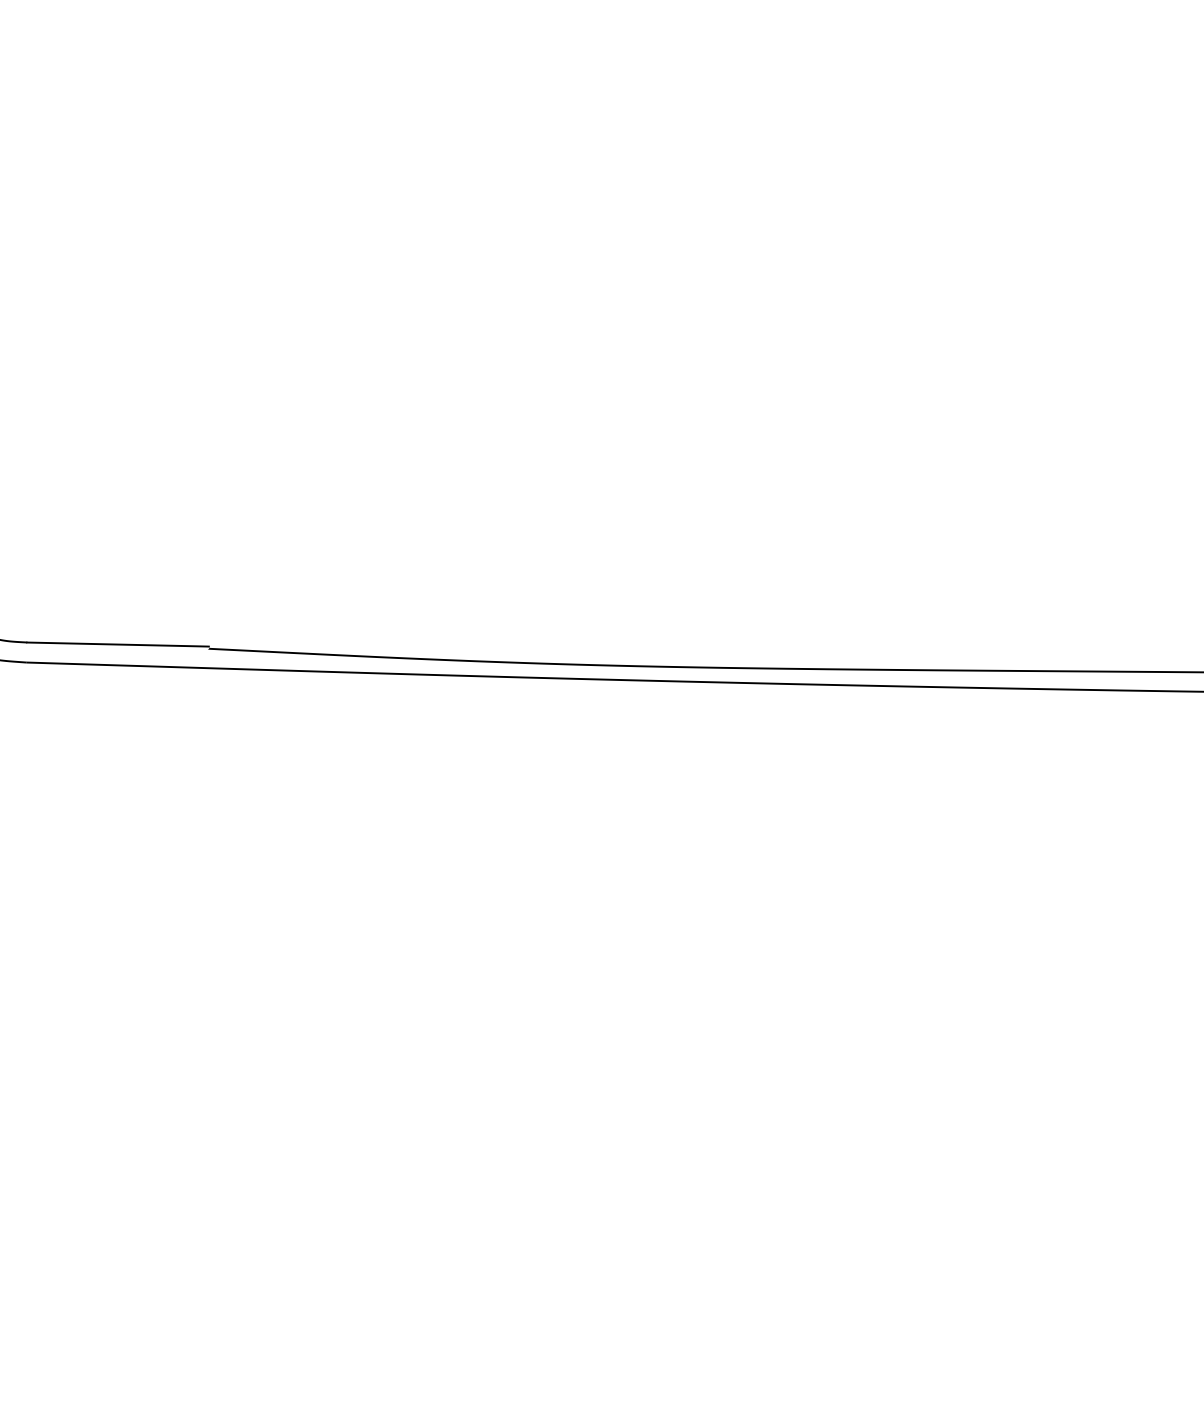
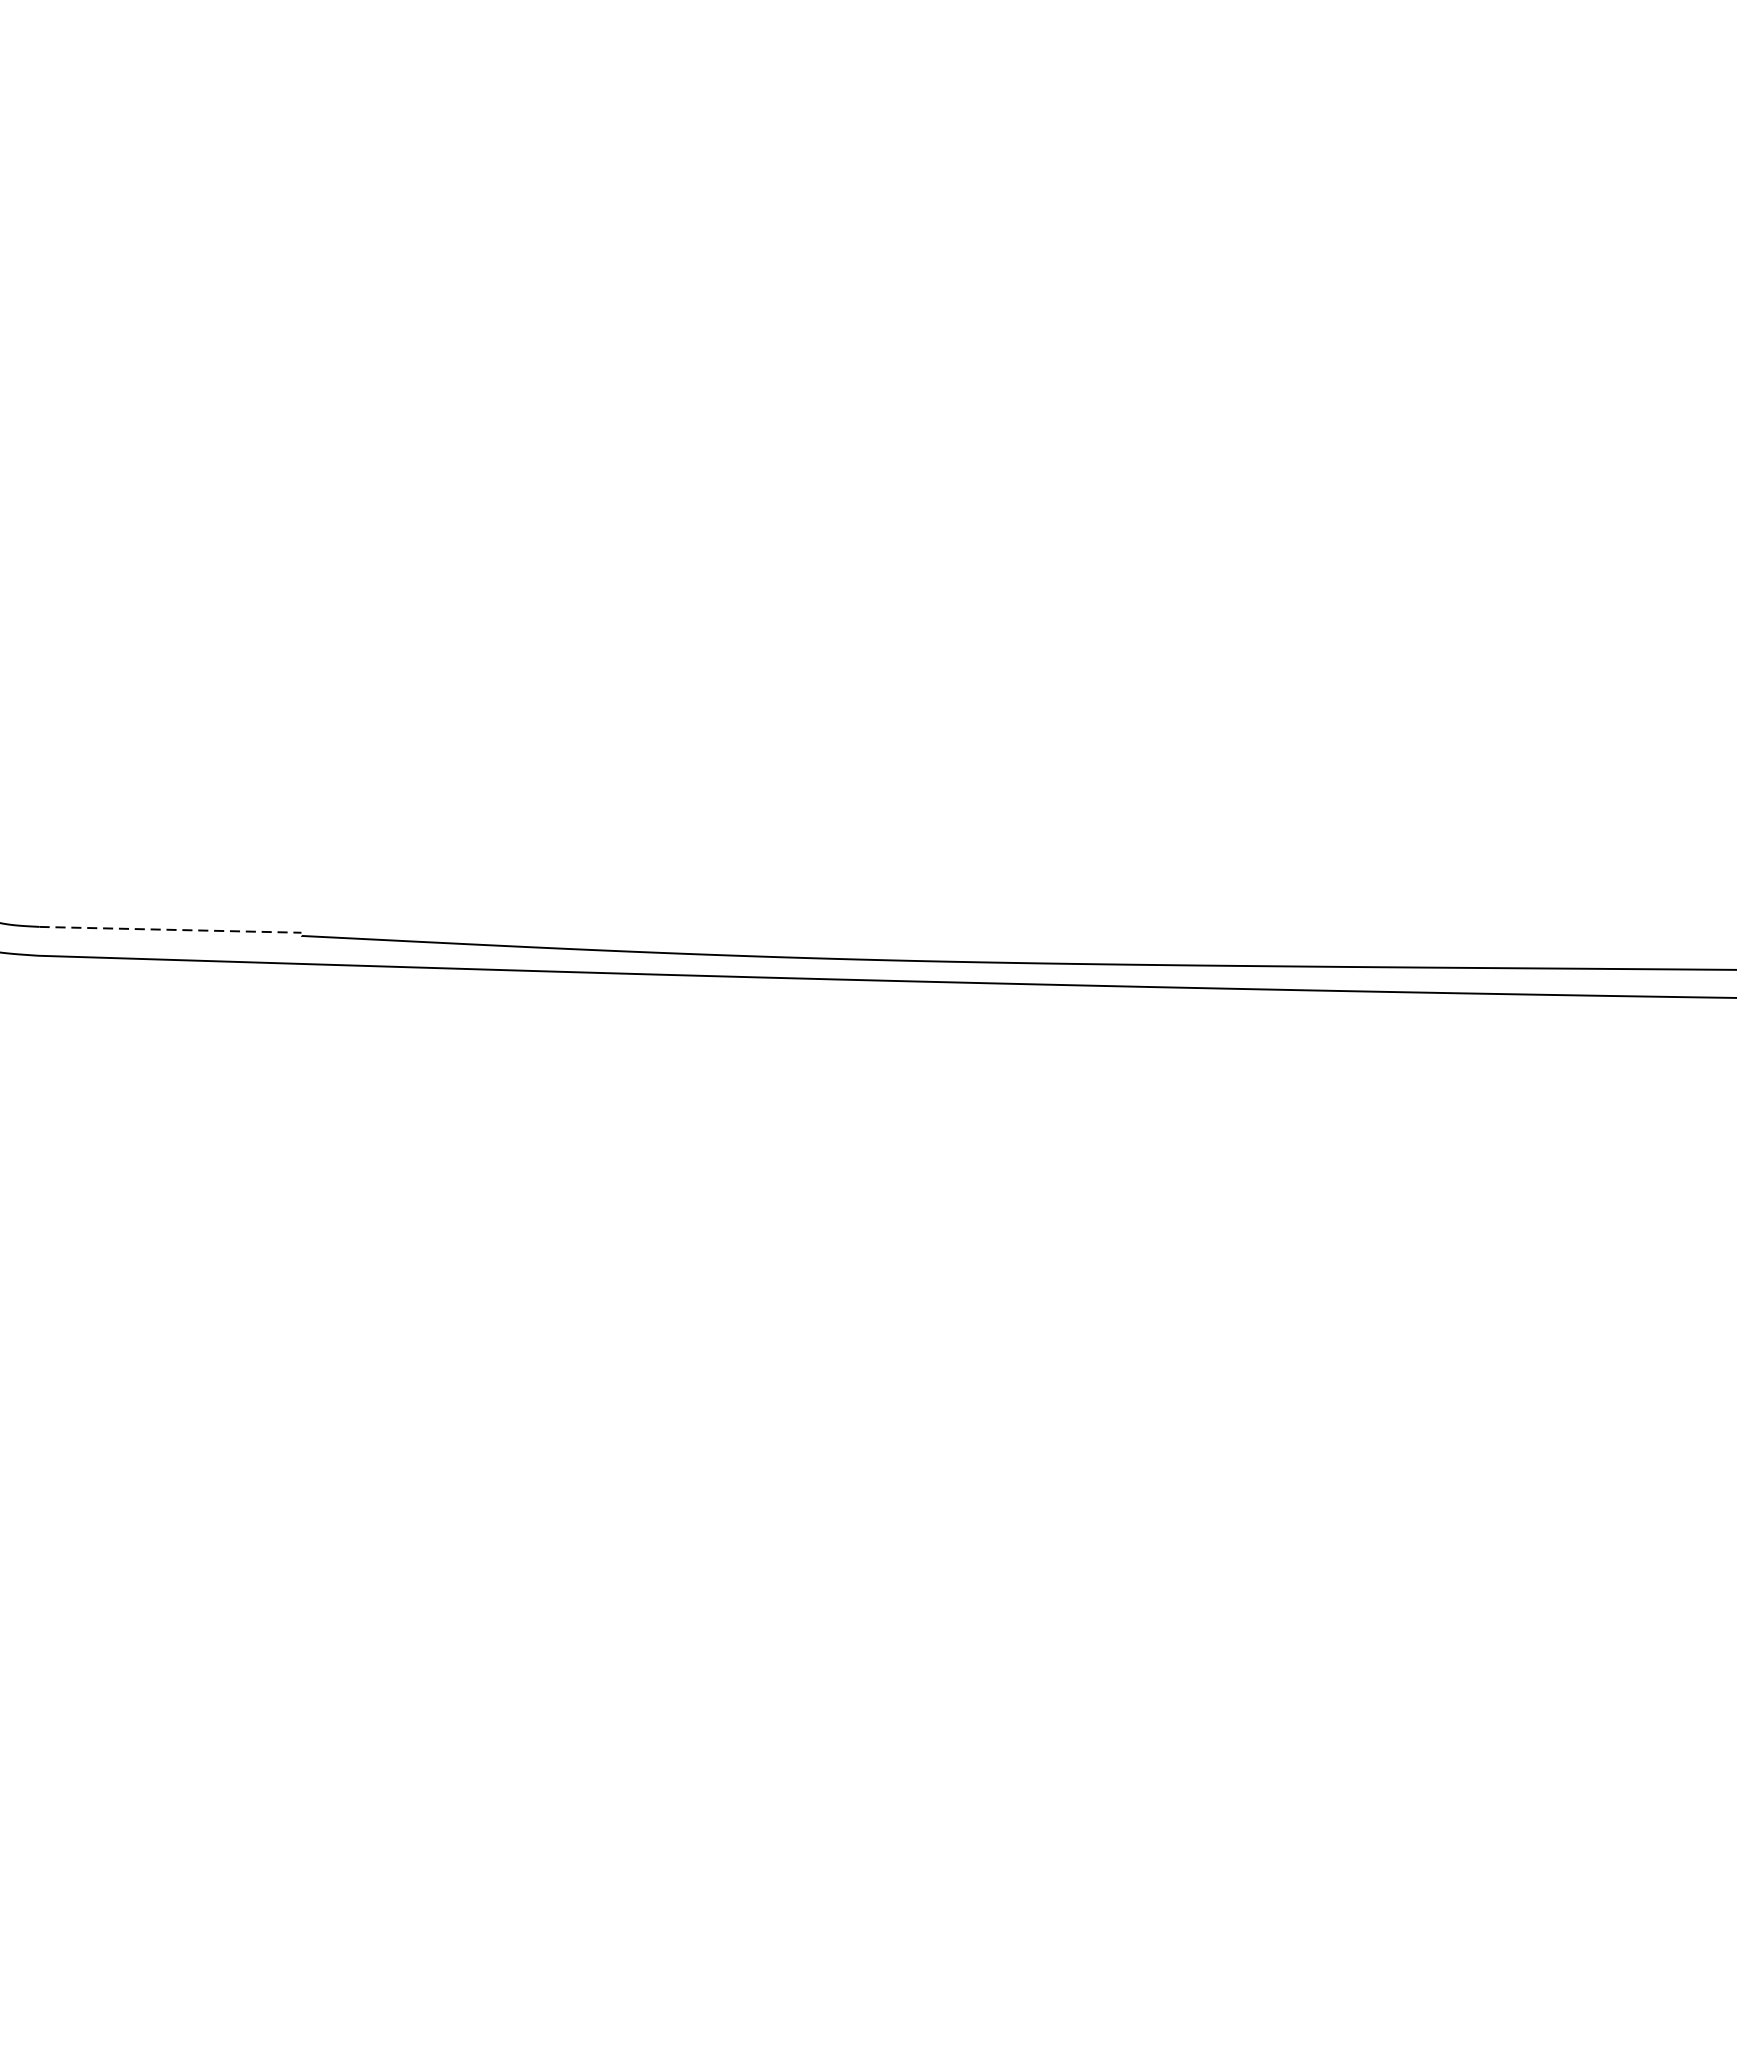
line: (118, 644) -> (171, 929), solid -> dashed

